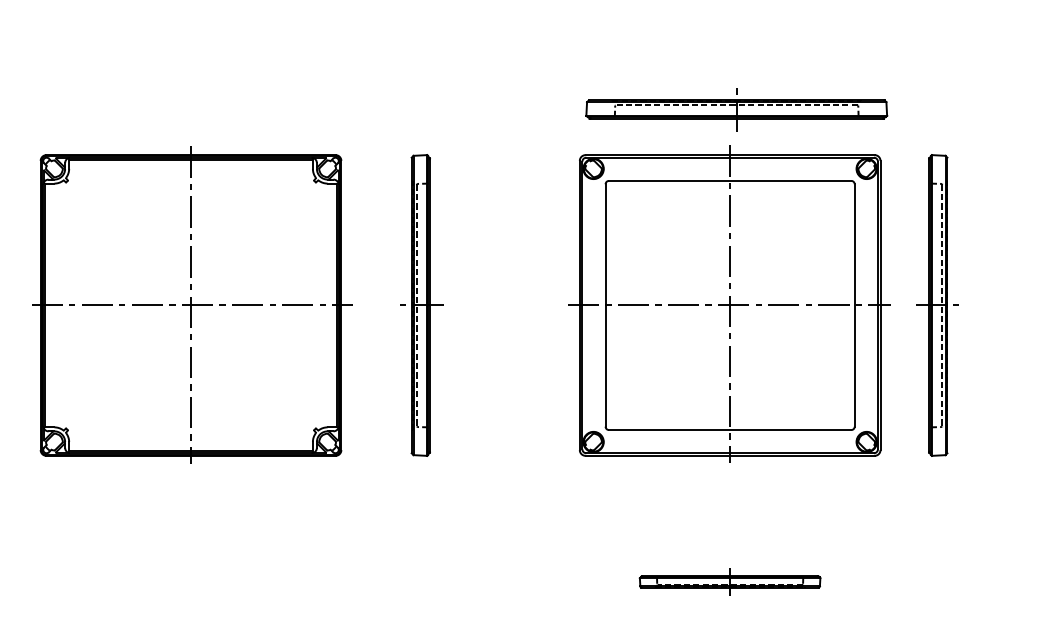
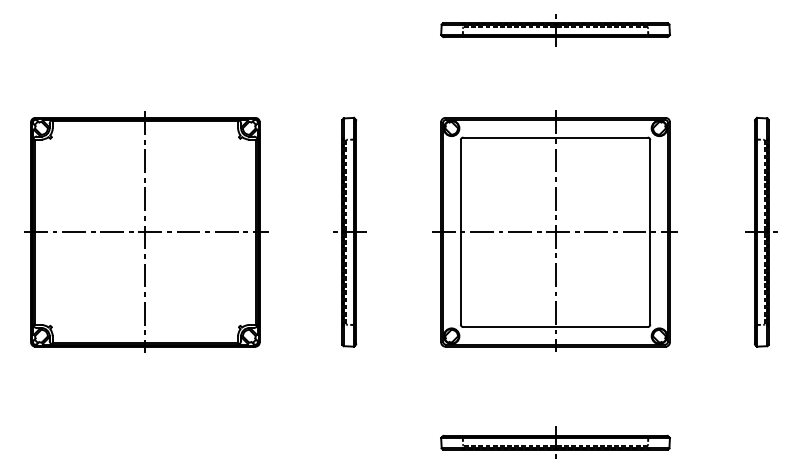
part: (736, 109) -> (555, 30), moved
part: (421, 304) -> (349, 231), moved
part: (937, 304) -> (761, 231), moved
part: (730, 581) -> (555, 442), size x1.67

